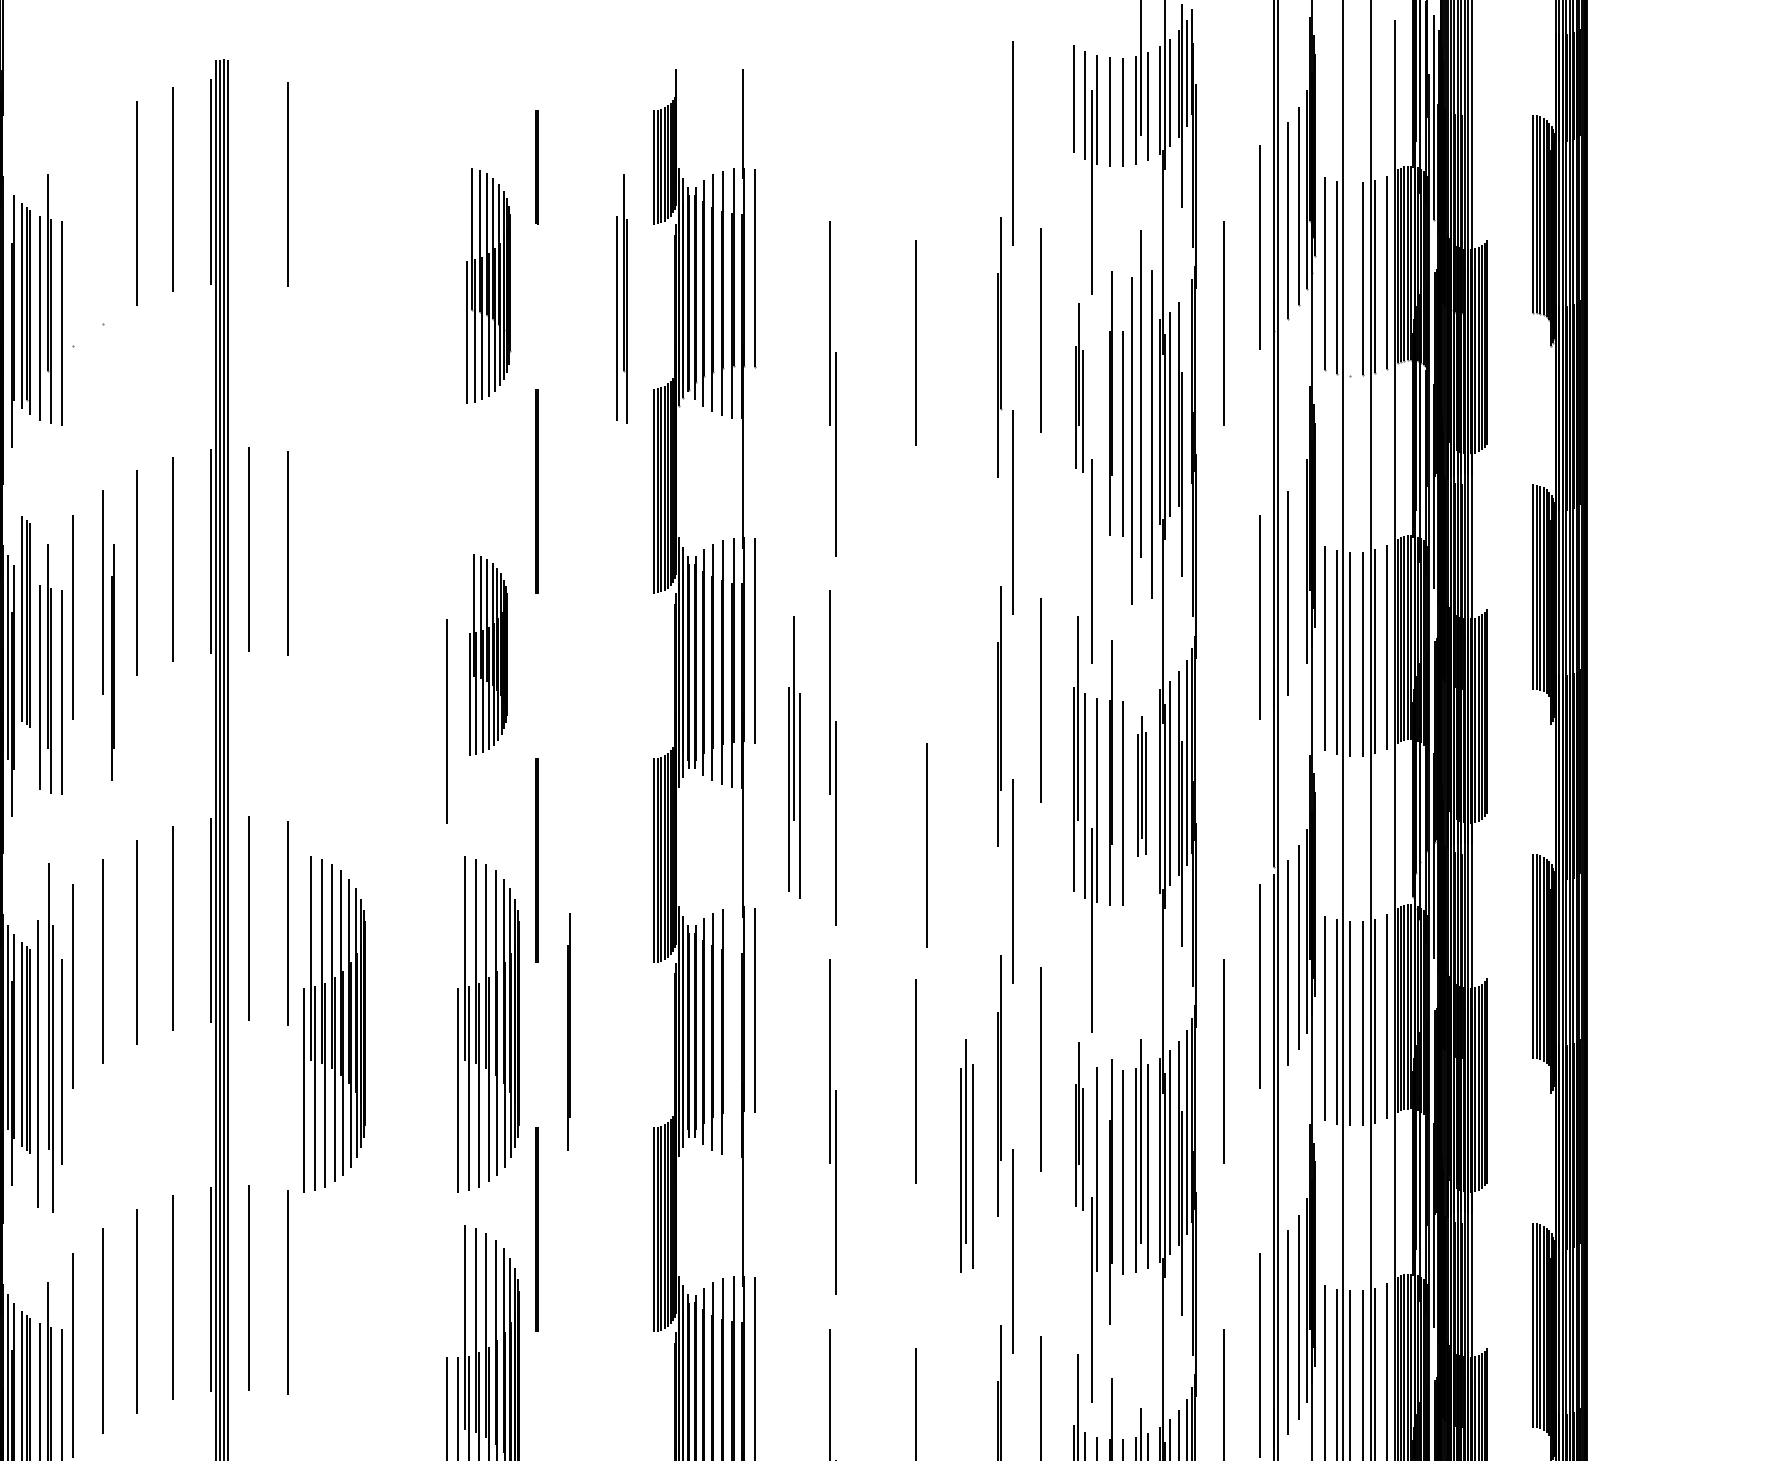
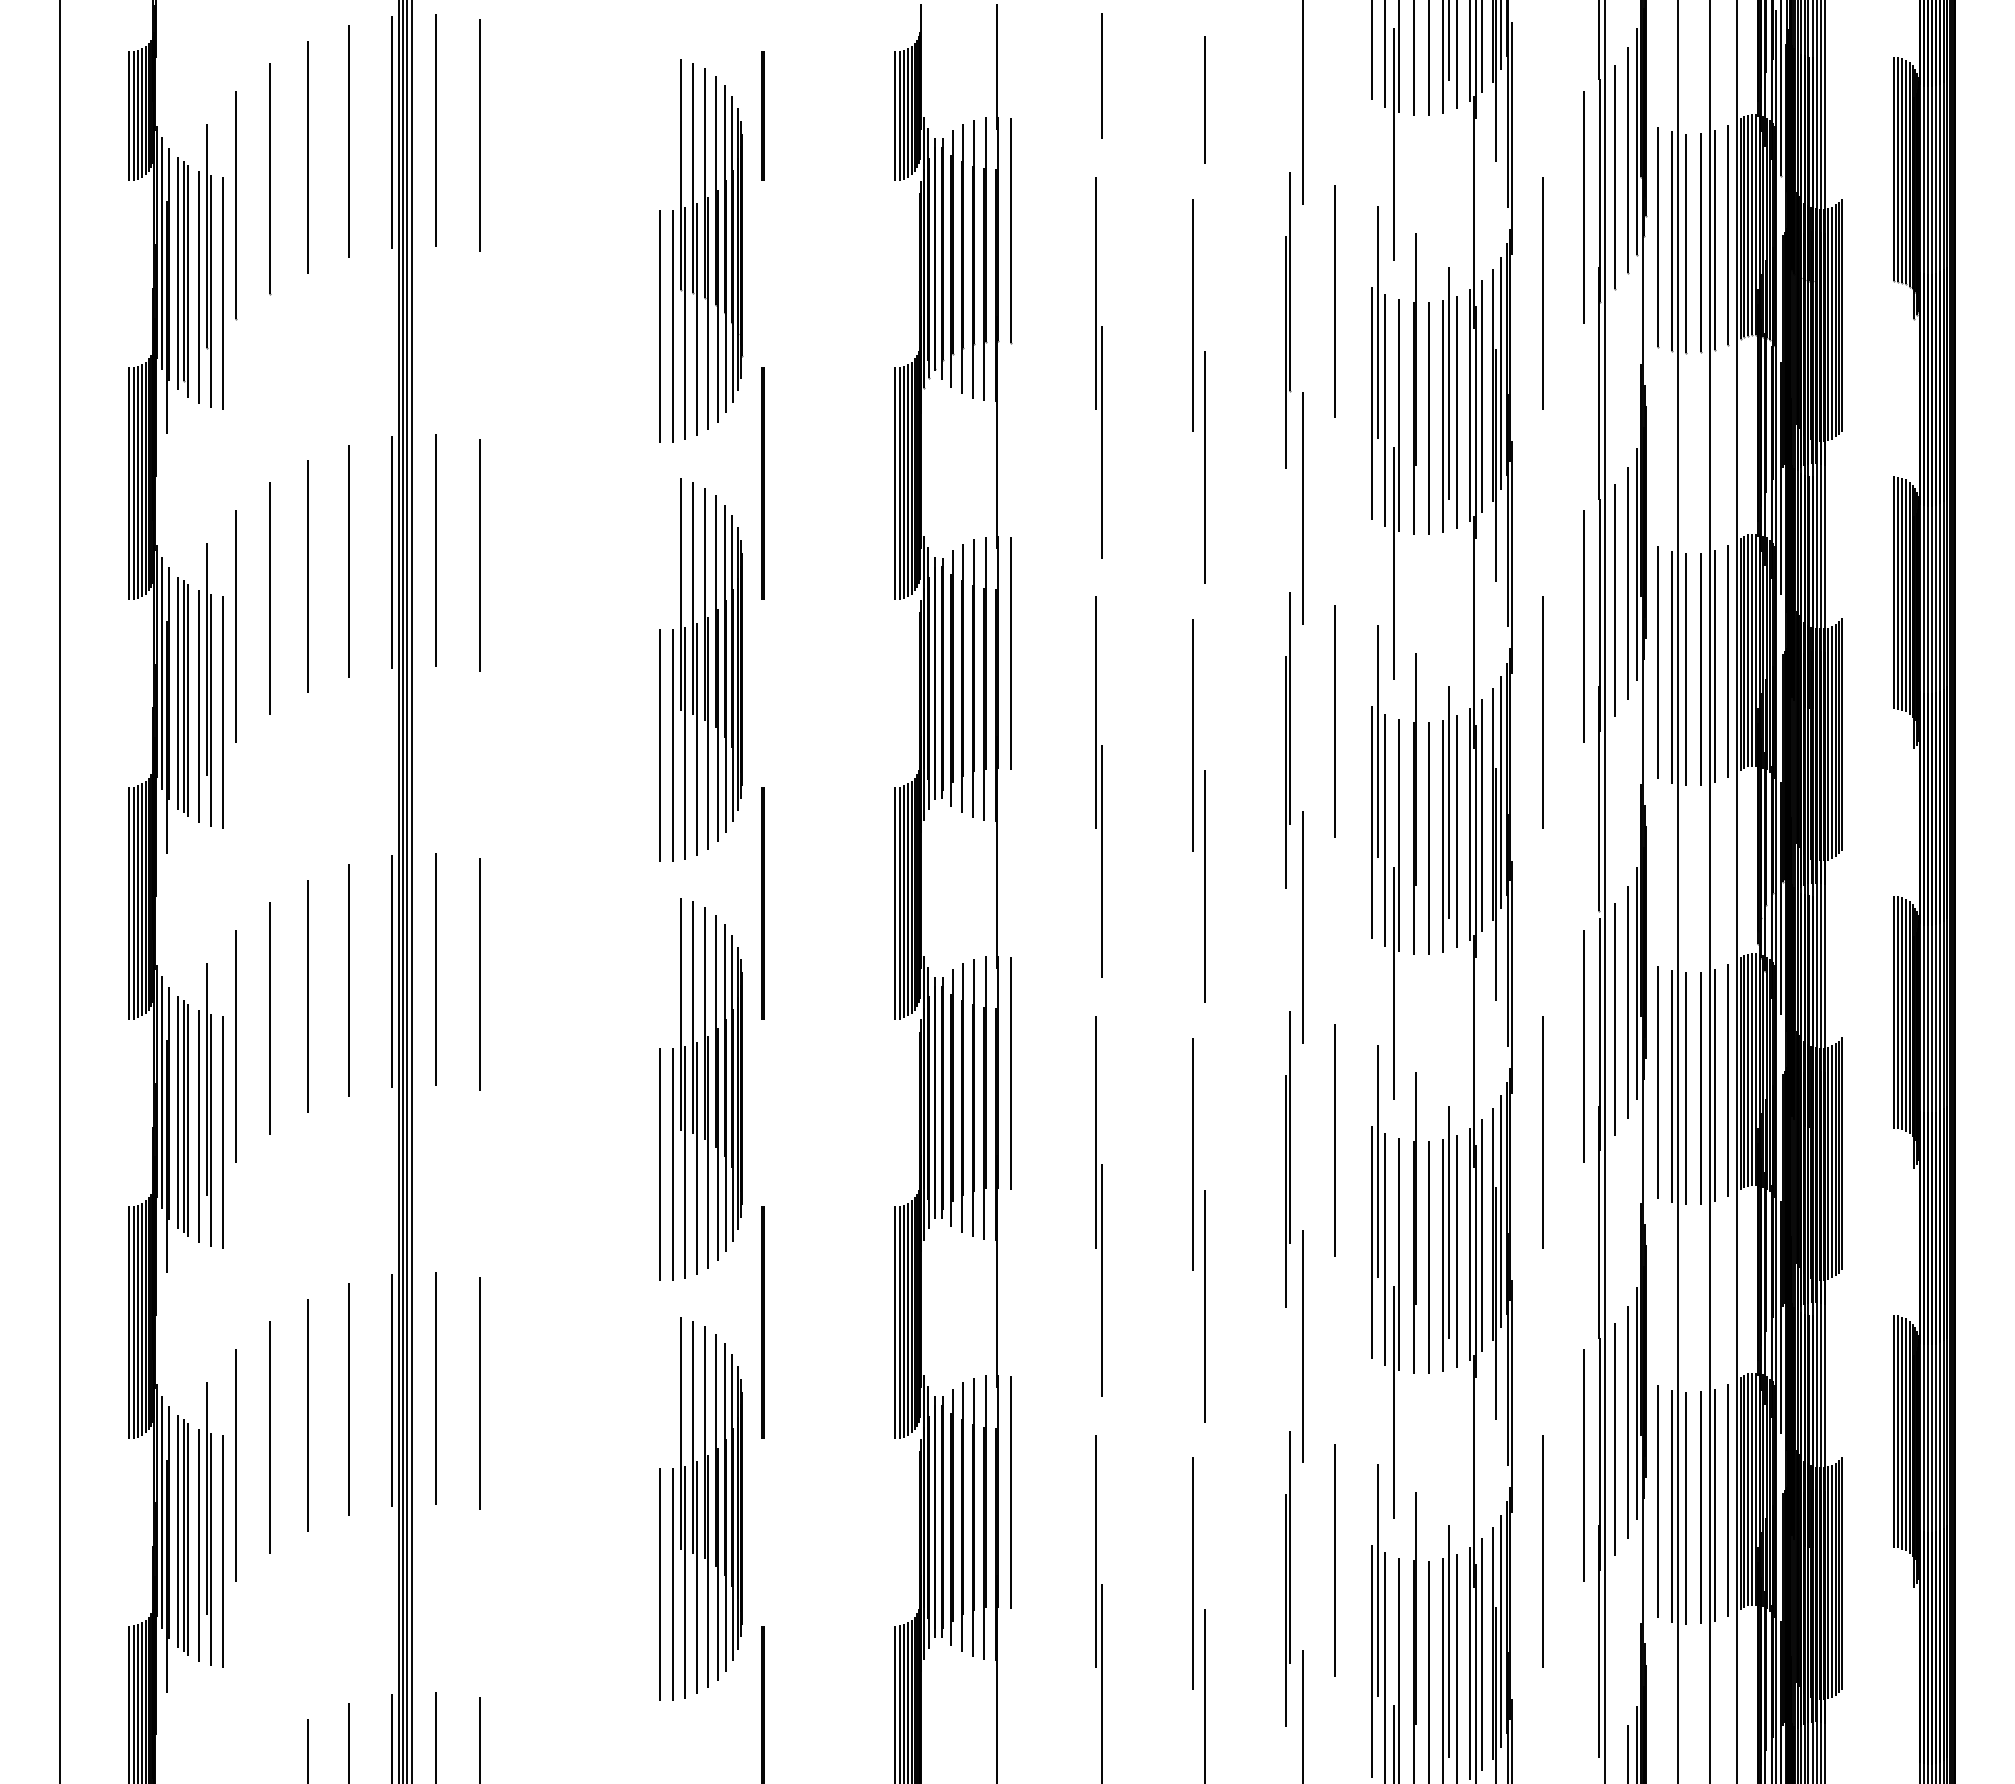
line: (836, 131) -> (1102, 75), added
line: (925, 152) -> (1204, 99), added
line: (248, 179) -> (435, 130), added
line: (103, 222) -> (270, 178), added
line: (73, 245) -> (236, 204), added
line: (1350, 278) -> (1686, 242), added
part: (488, 285) -> (707, 250), size x1.43
line: (7, 288) -> (161, 253), added
part: (622, 298) -> (859, 265), removed
line: (446, 351) -> (660, 325), added
part: (1079, 387) -> (1378, 366), size x1.67
line: (1186, 393) -> (1500, 372), added
part: (1141, 416) -> (1449, 399), size x0.62
line: (1097, 430) -> (1399, 415), added
line: (926, 475) -> (1205, 466), added
line: (1298, 578) -> (1627, 583), added
part: (25, 622) -> (182, 696), moved
part: (488, 654) -> (707, 669), size x1.67
line: (113, 662) -> (281, 678), removed
line: (1223, 692) -> (1542, 712), added
line: (915, 712) -> (1192, 735), added
part: (794, 756) -> (1055, 785), removed
part: (1141, 786) -> (1449, 819), size x1.67
part: (334, 1024) -> (532, 1089), removed
line: (569, 1031) -> (799, 1097), removed
line: (732, 1031) -> (984, 1097), added
part: (45, 1037) -> (204, 1104), size x0.71
line: (445, 1090) -> (659, 1164), added
part: (1079, 1126) -> (1378, 1205), size x1.67
part: (966, 1155) -> (1250, 1238), removed
line: (1110, 1191) -> (1414, 1222), moved
line: (925, 1215) -> (1204, 1306), added

